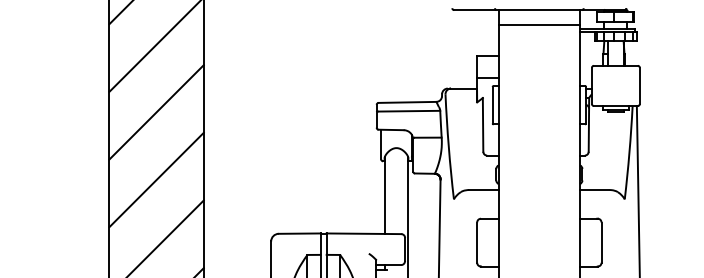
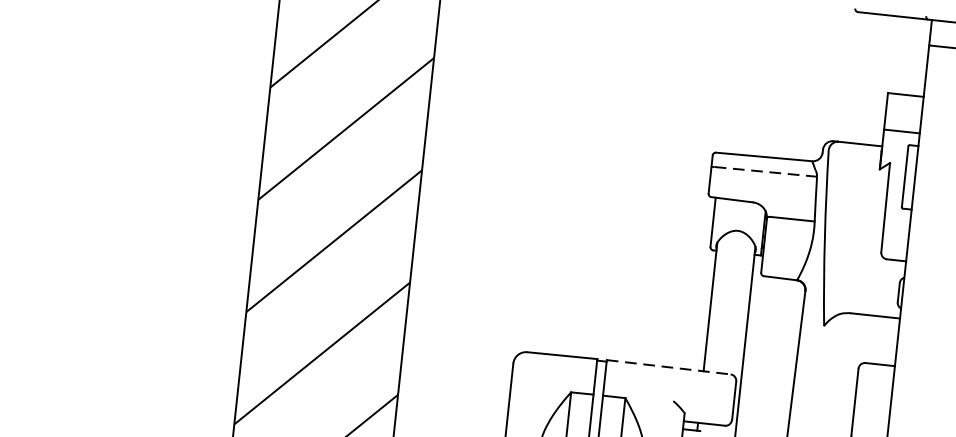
line: (409, 111) -> (765, 172), solid -> dashed
line: (364, 233) -> (669, 366), solid -> dashed

